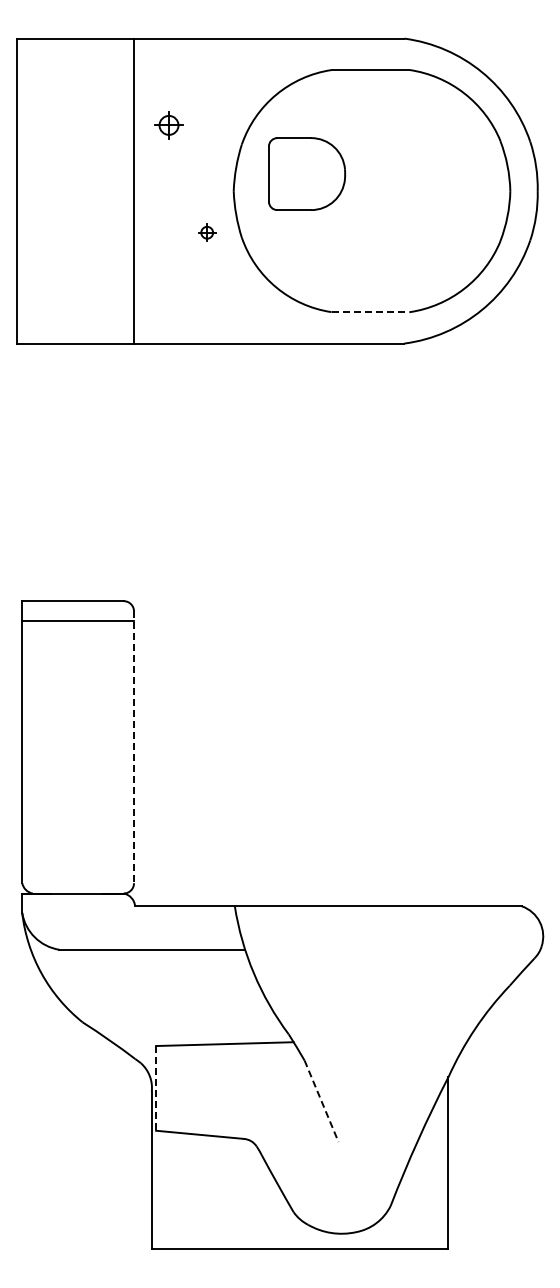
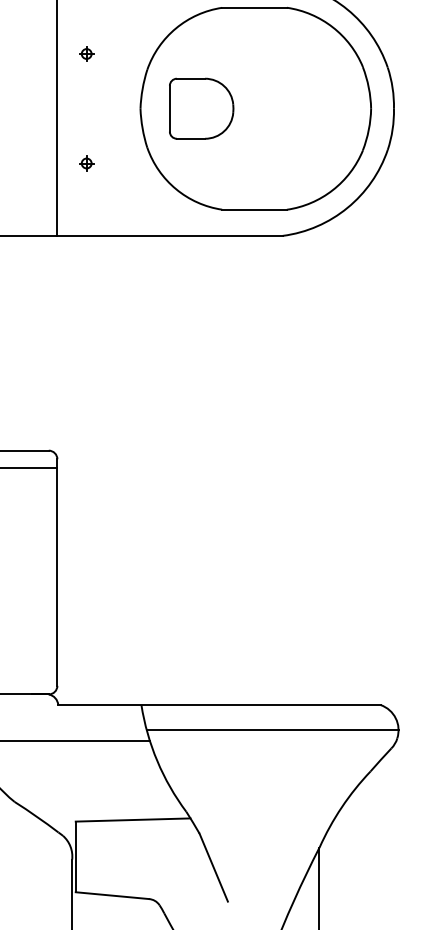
part: (169, 125) -> (86, 54), size x0.62
part: (306, 173) -> (201, 108), moved
part: (207, 232) -> (86, 163), moved
line: (370, 312) -> (254, 209), dashed -> solid
line: (134, 747) -> (57, 572), dashed -> solid
line: (392, 936) -> (272, 730), added
line: (156, 1088) -> (76, 857), dashed -> solid
line: (321, 1101) -> (213, 867), dashed -> solid

